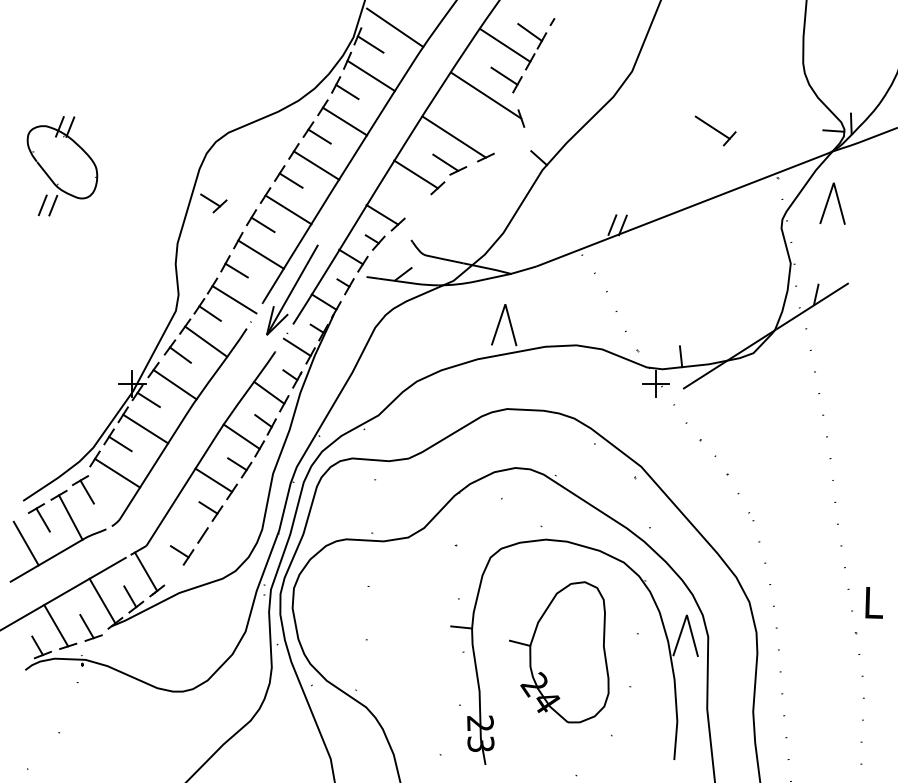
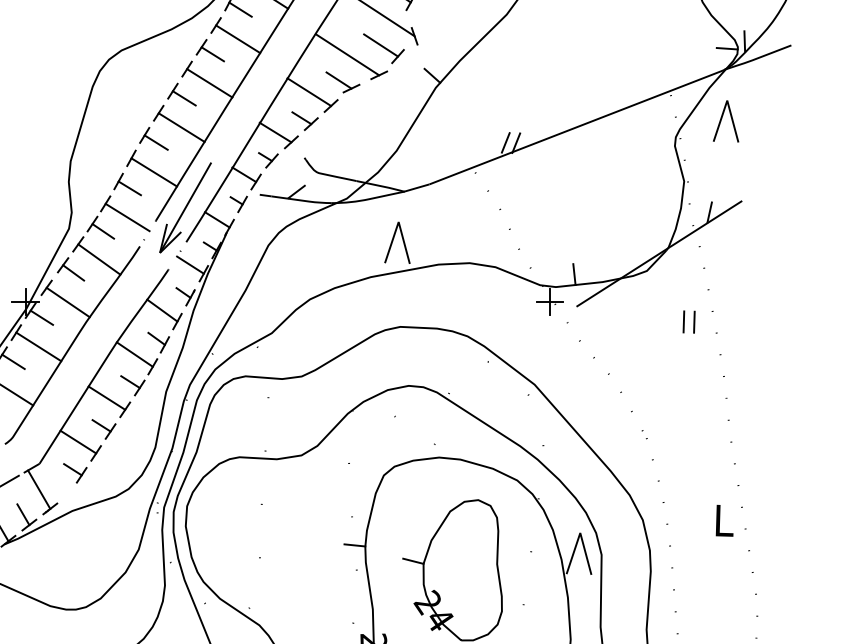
part: (715, 130) -> (383, 48), moved
part: (213, 203) -> (304, 121), moved
part: (795, 403) -> (688, 321), added
line: (185, 523) -> (78, 441), added
text: (873, 602) -> (723, 520), moved

